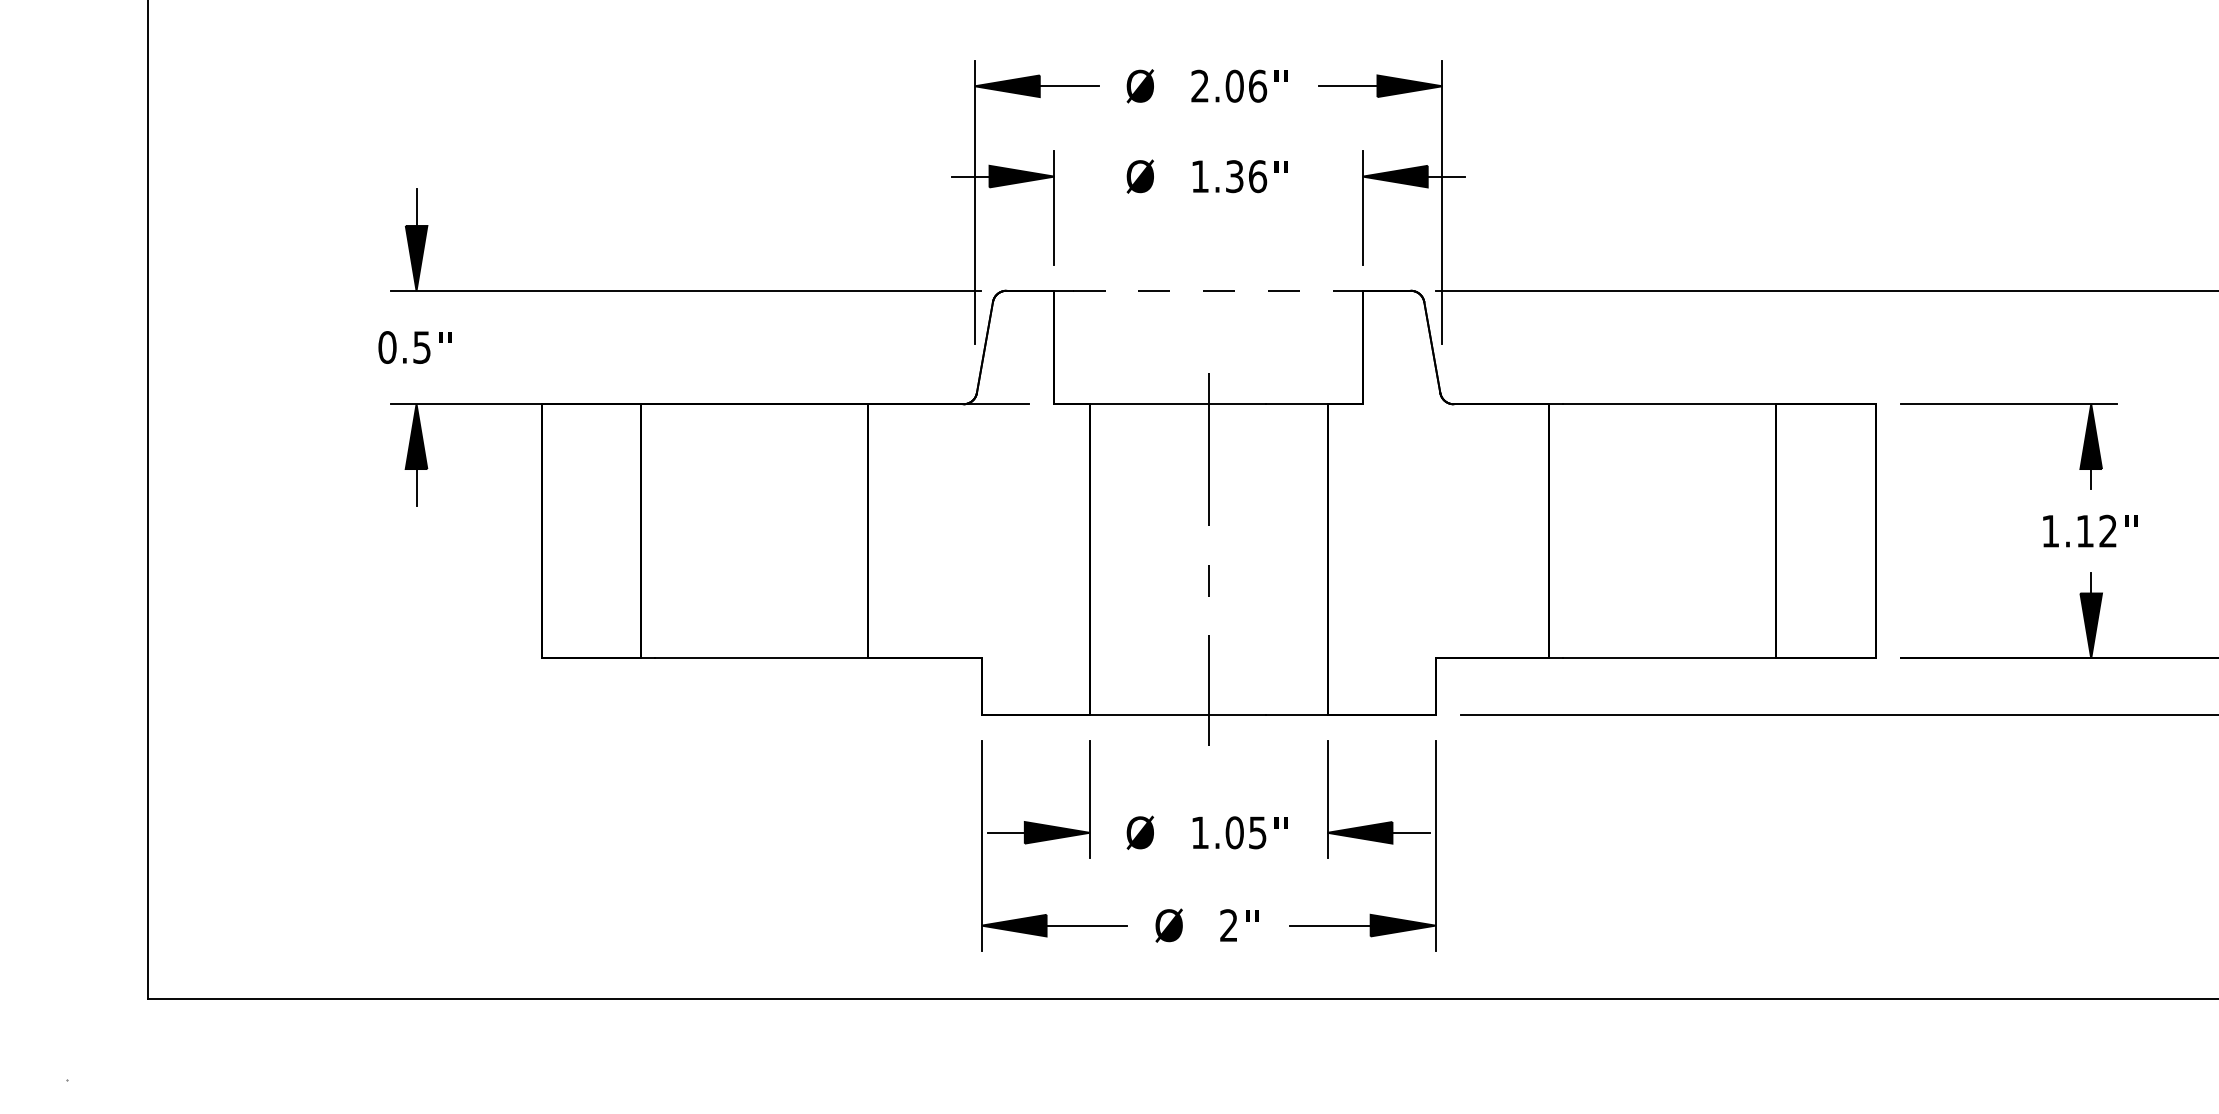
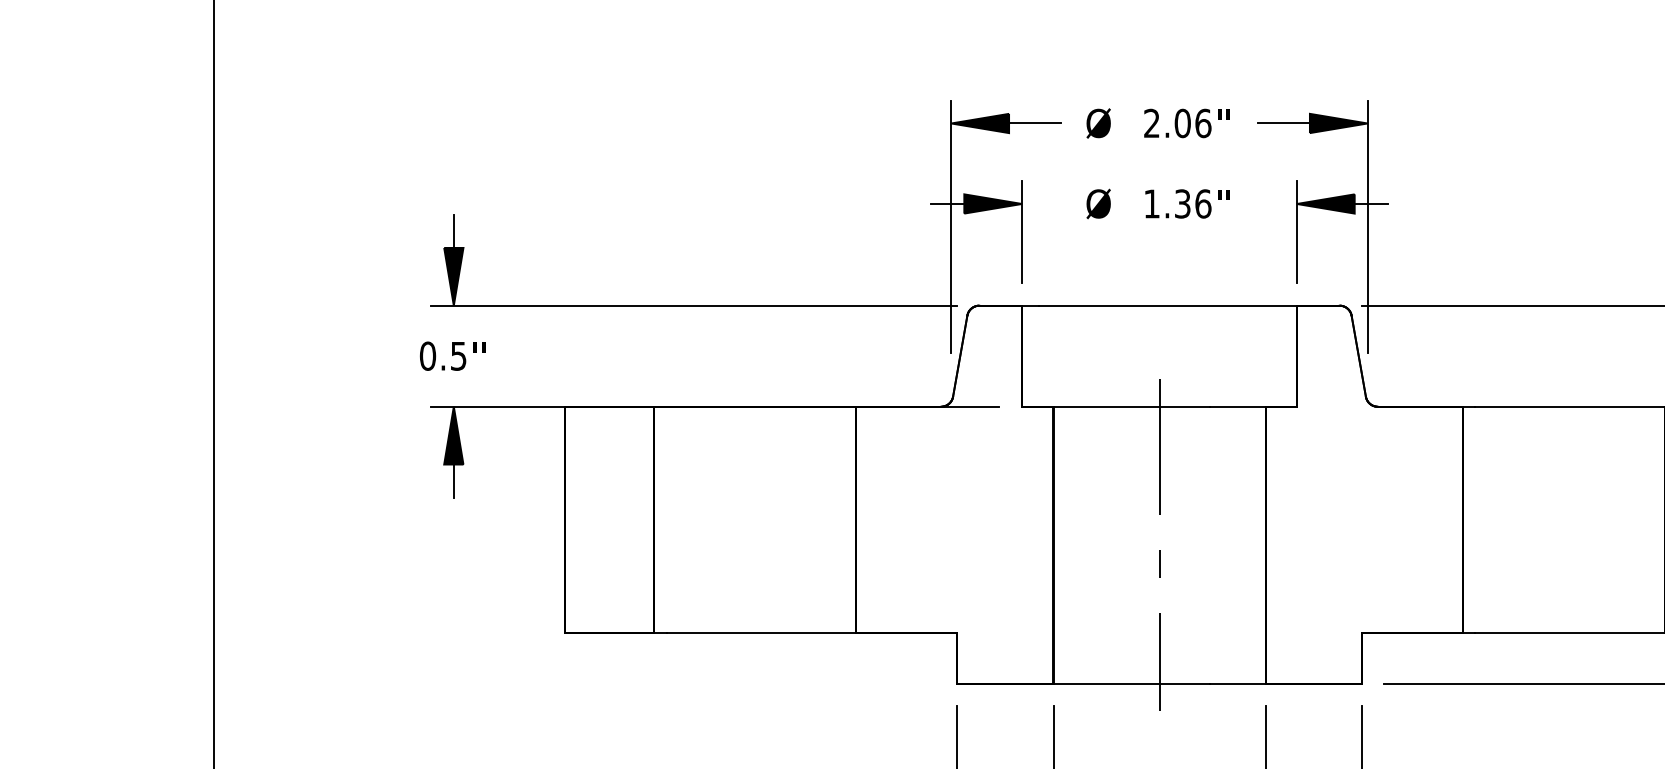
line: (1218, 290) -> (1168, 305), dashed -> solid

